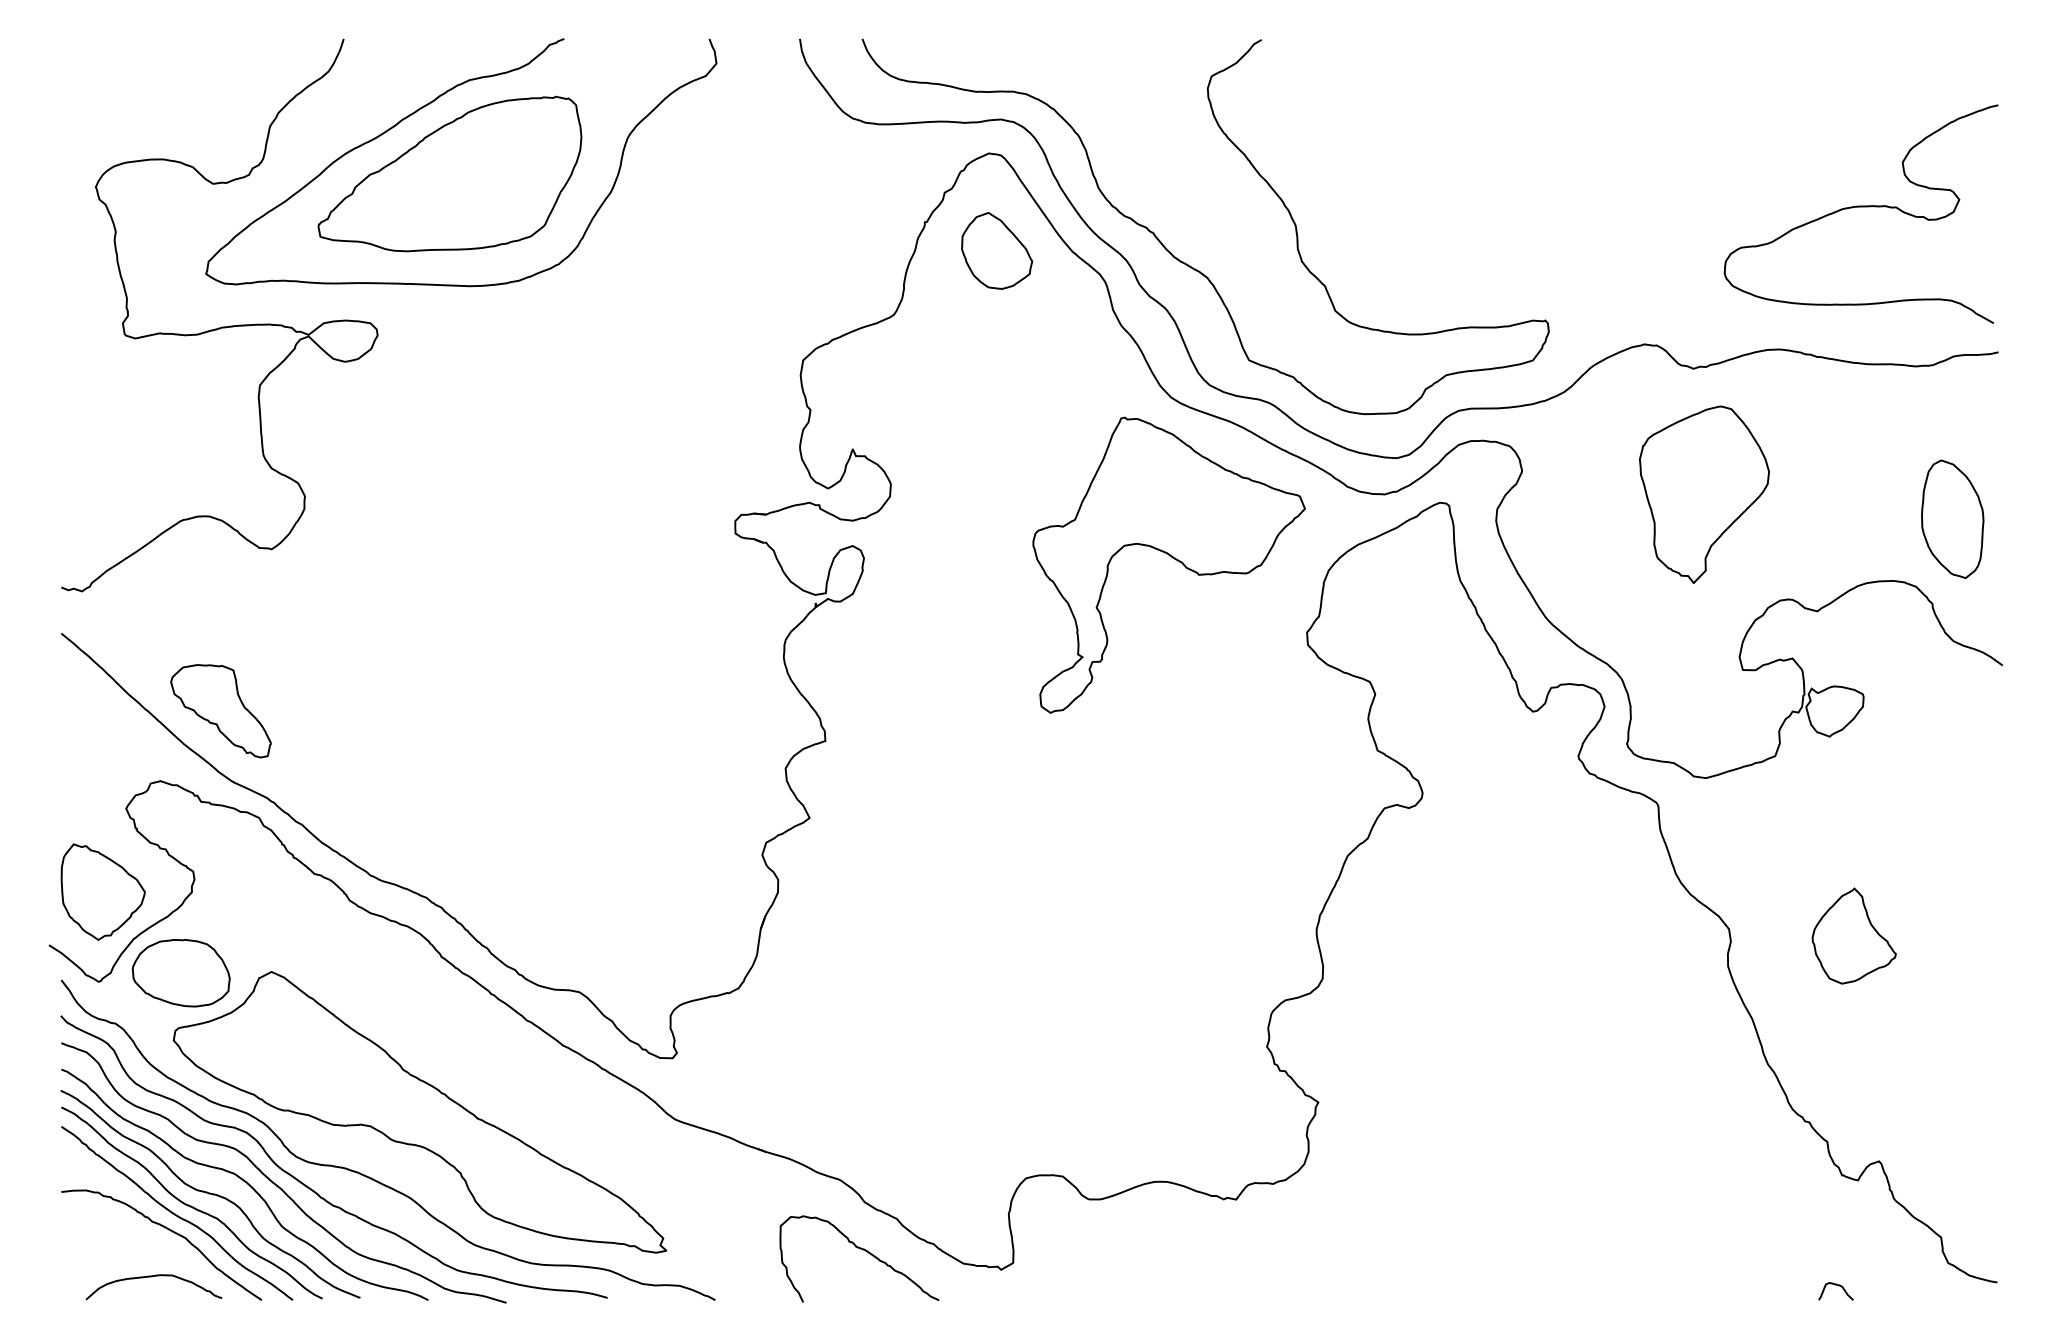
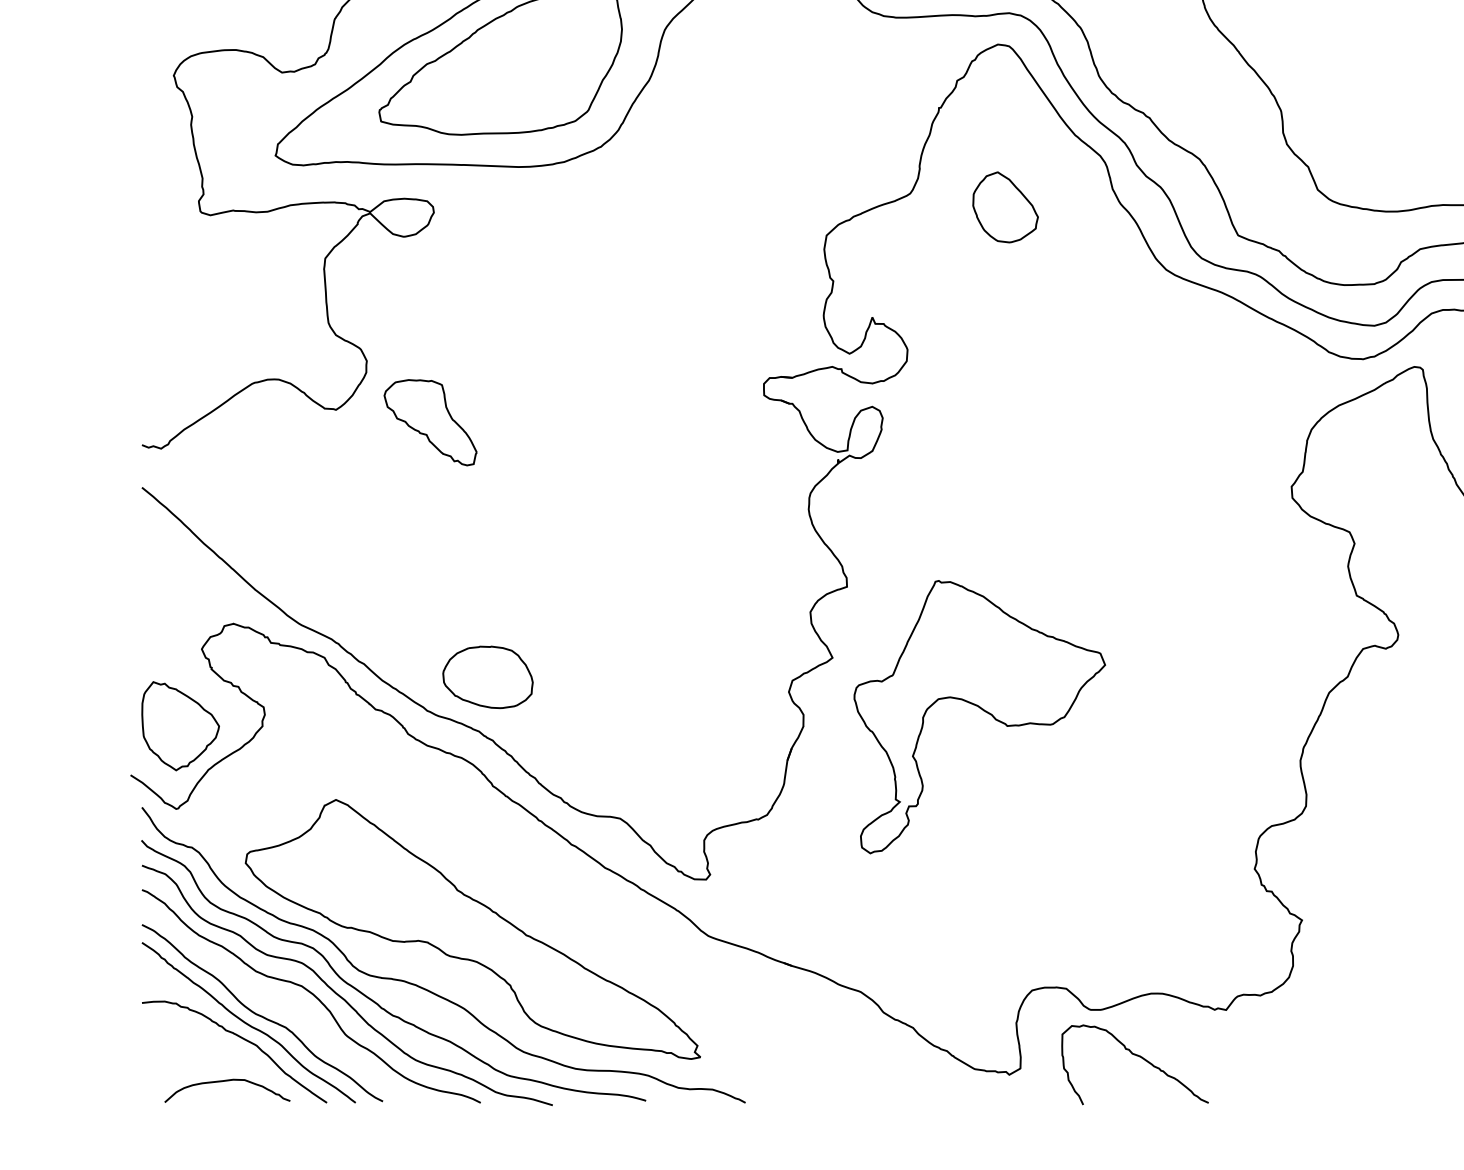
part: (997, 250) -> (1005, 206), moved
part: (1172, 558) -> (982, 710), moved
part: (220, 711) -> (430, 422), moved
part: (180, 973) -> (487, 677), moved
curve: (210, 1194) -> (279, 1005), removed
curve: (863, 1250) -> (1138, 1056), moved

